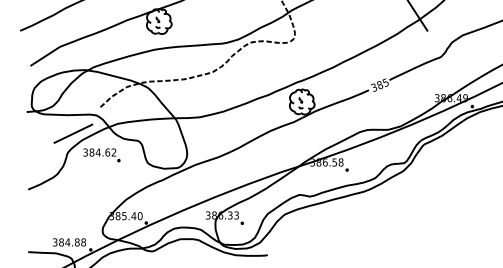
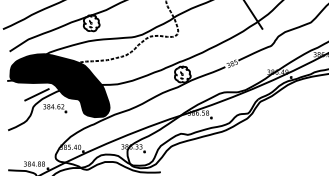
fill: (108, 119) -> (59, 85), added

